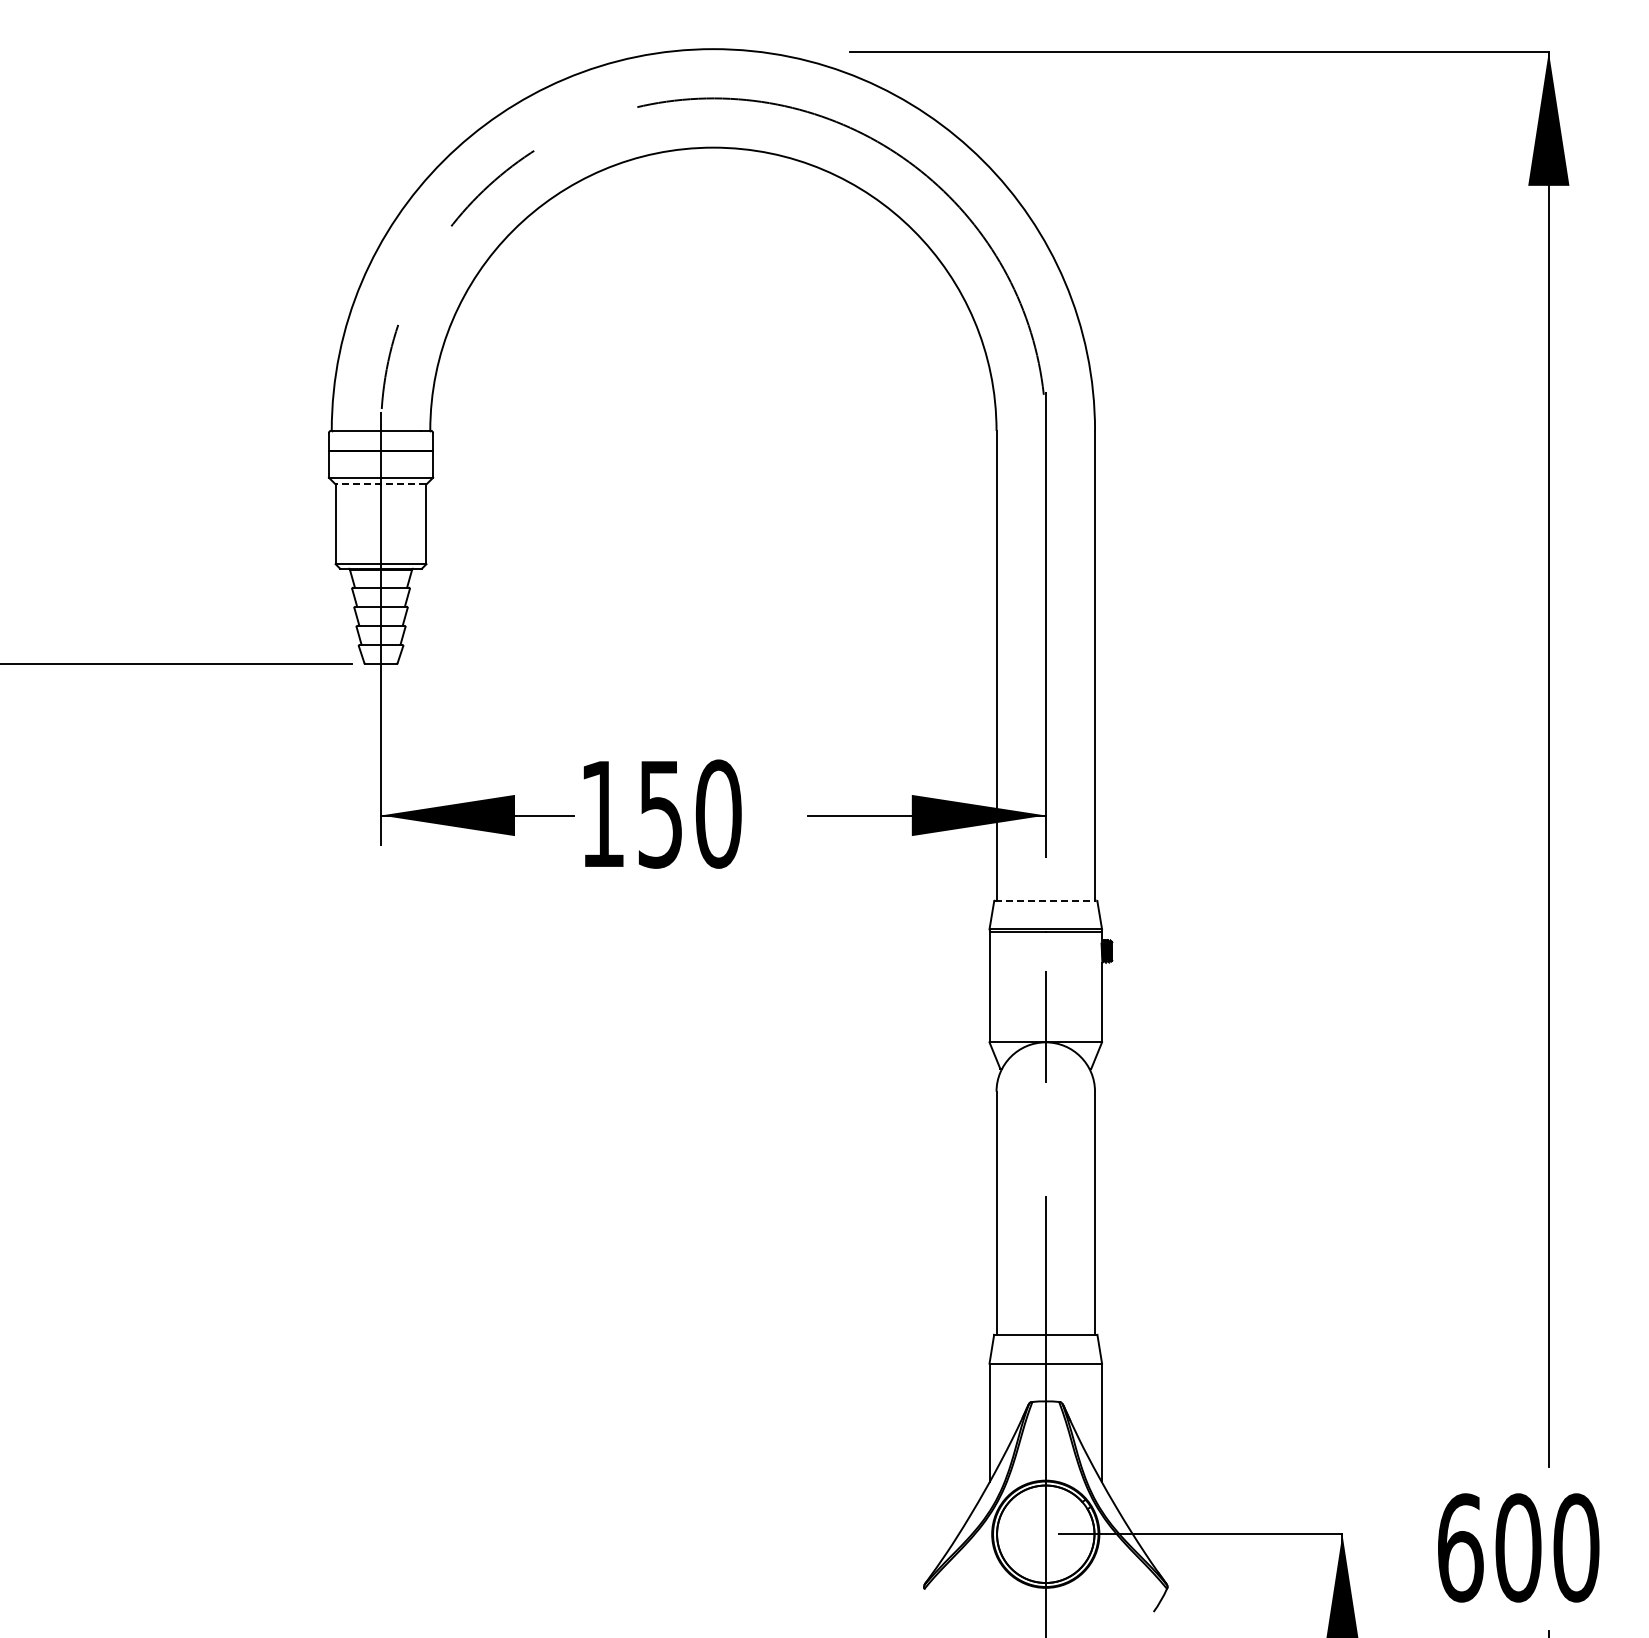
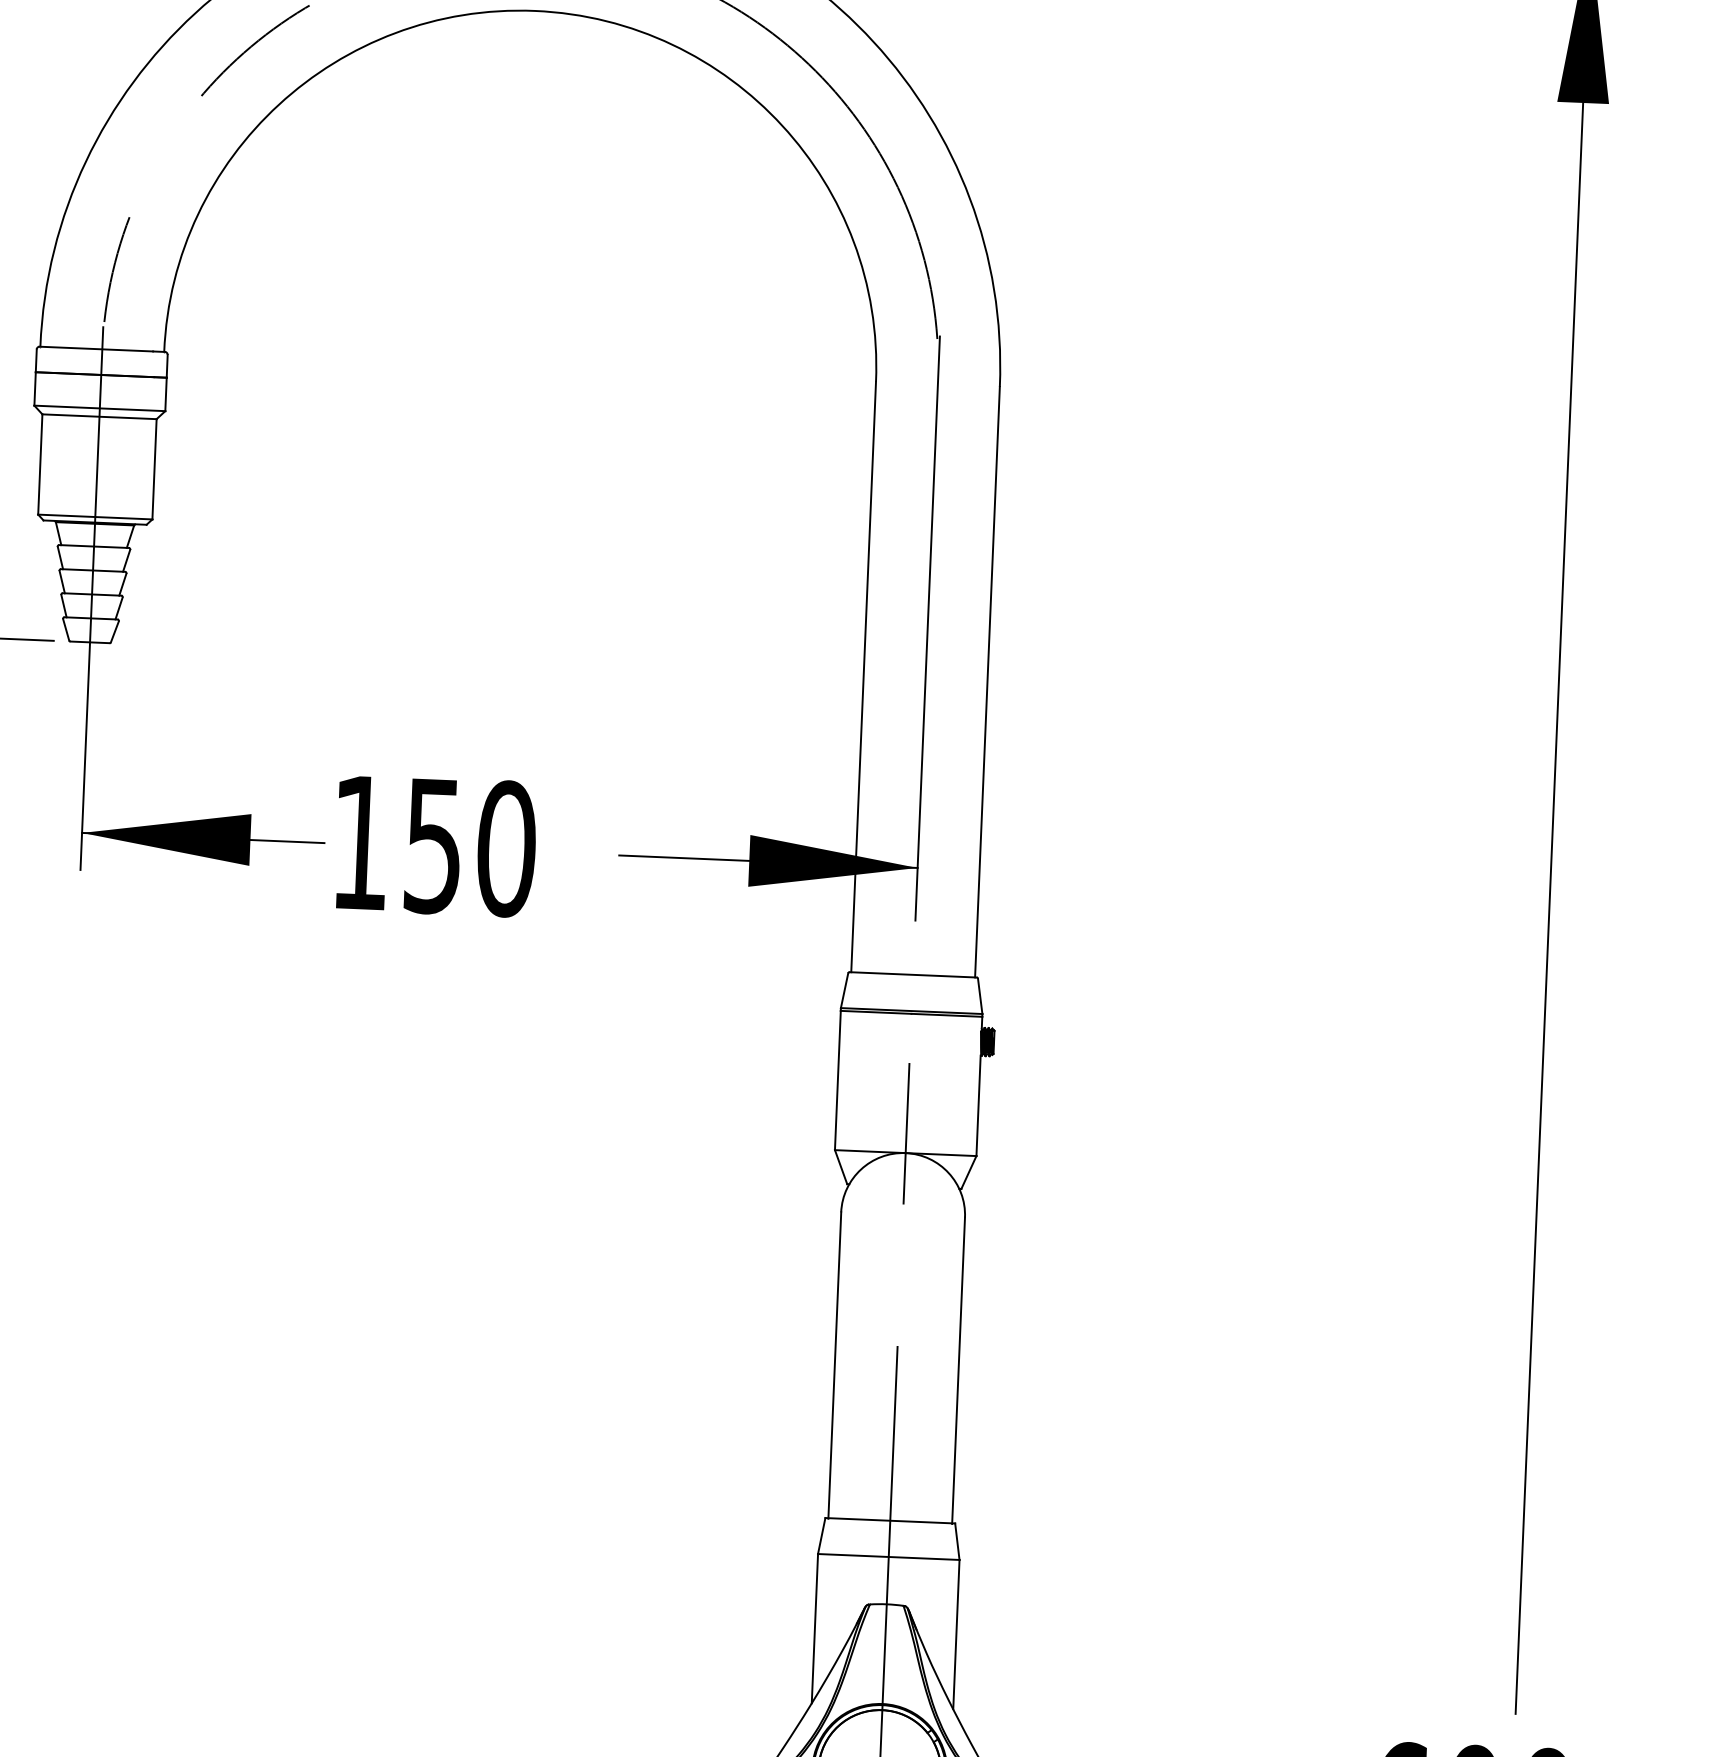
line: (380, 484) -> (98, 416), dashed -> solid
line: (1045, 900) -> (912, 974), dashed -> solid

